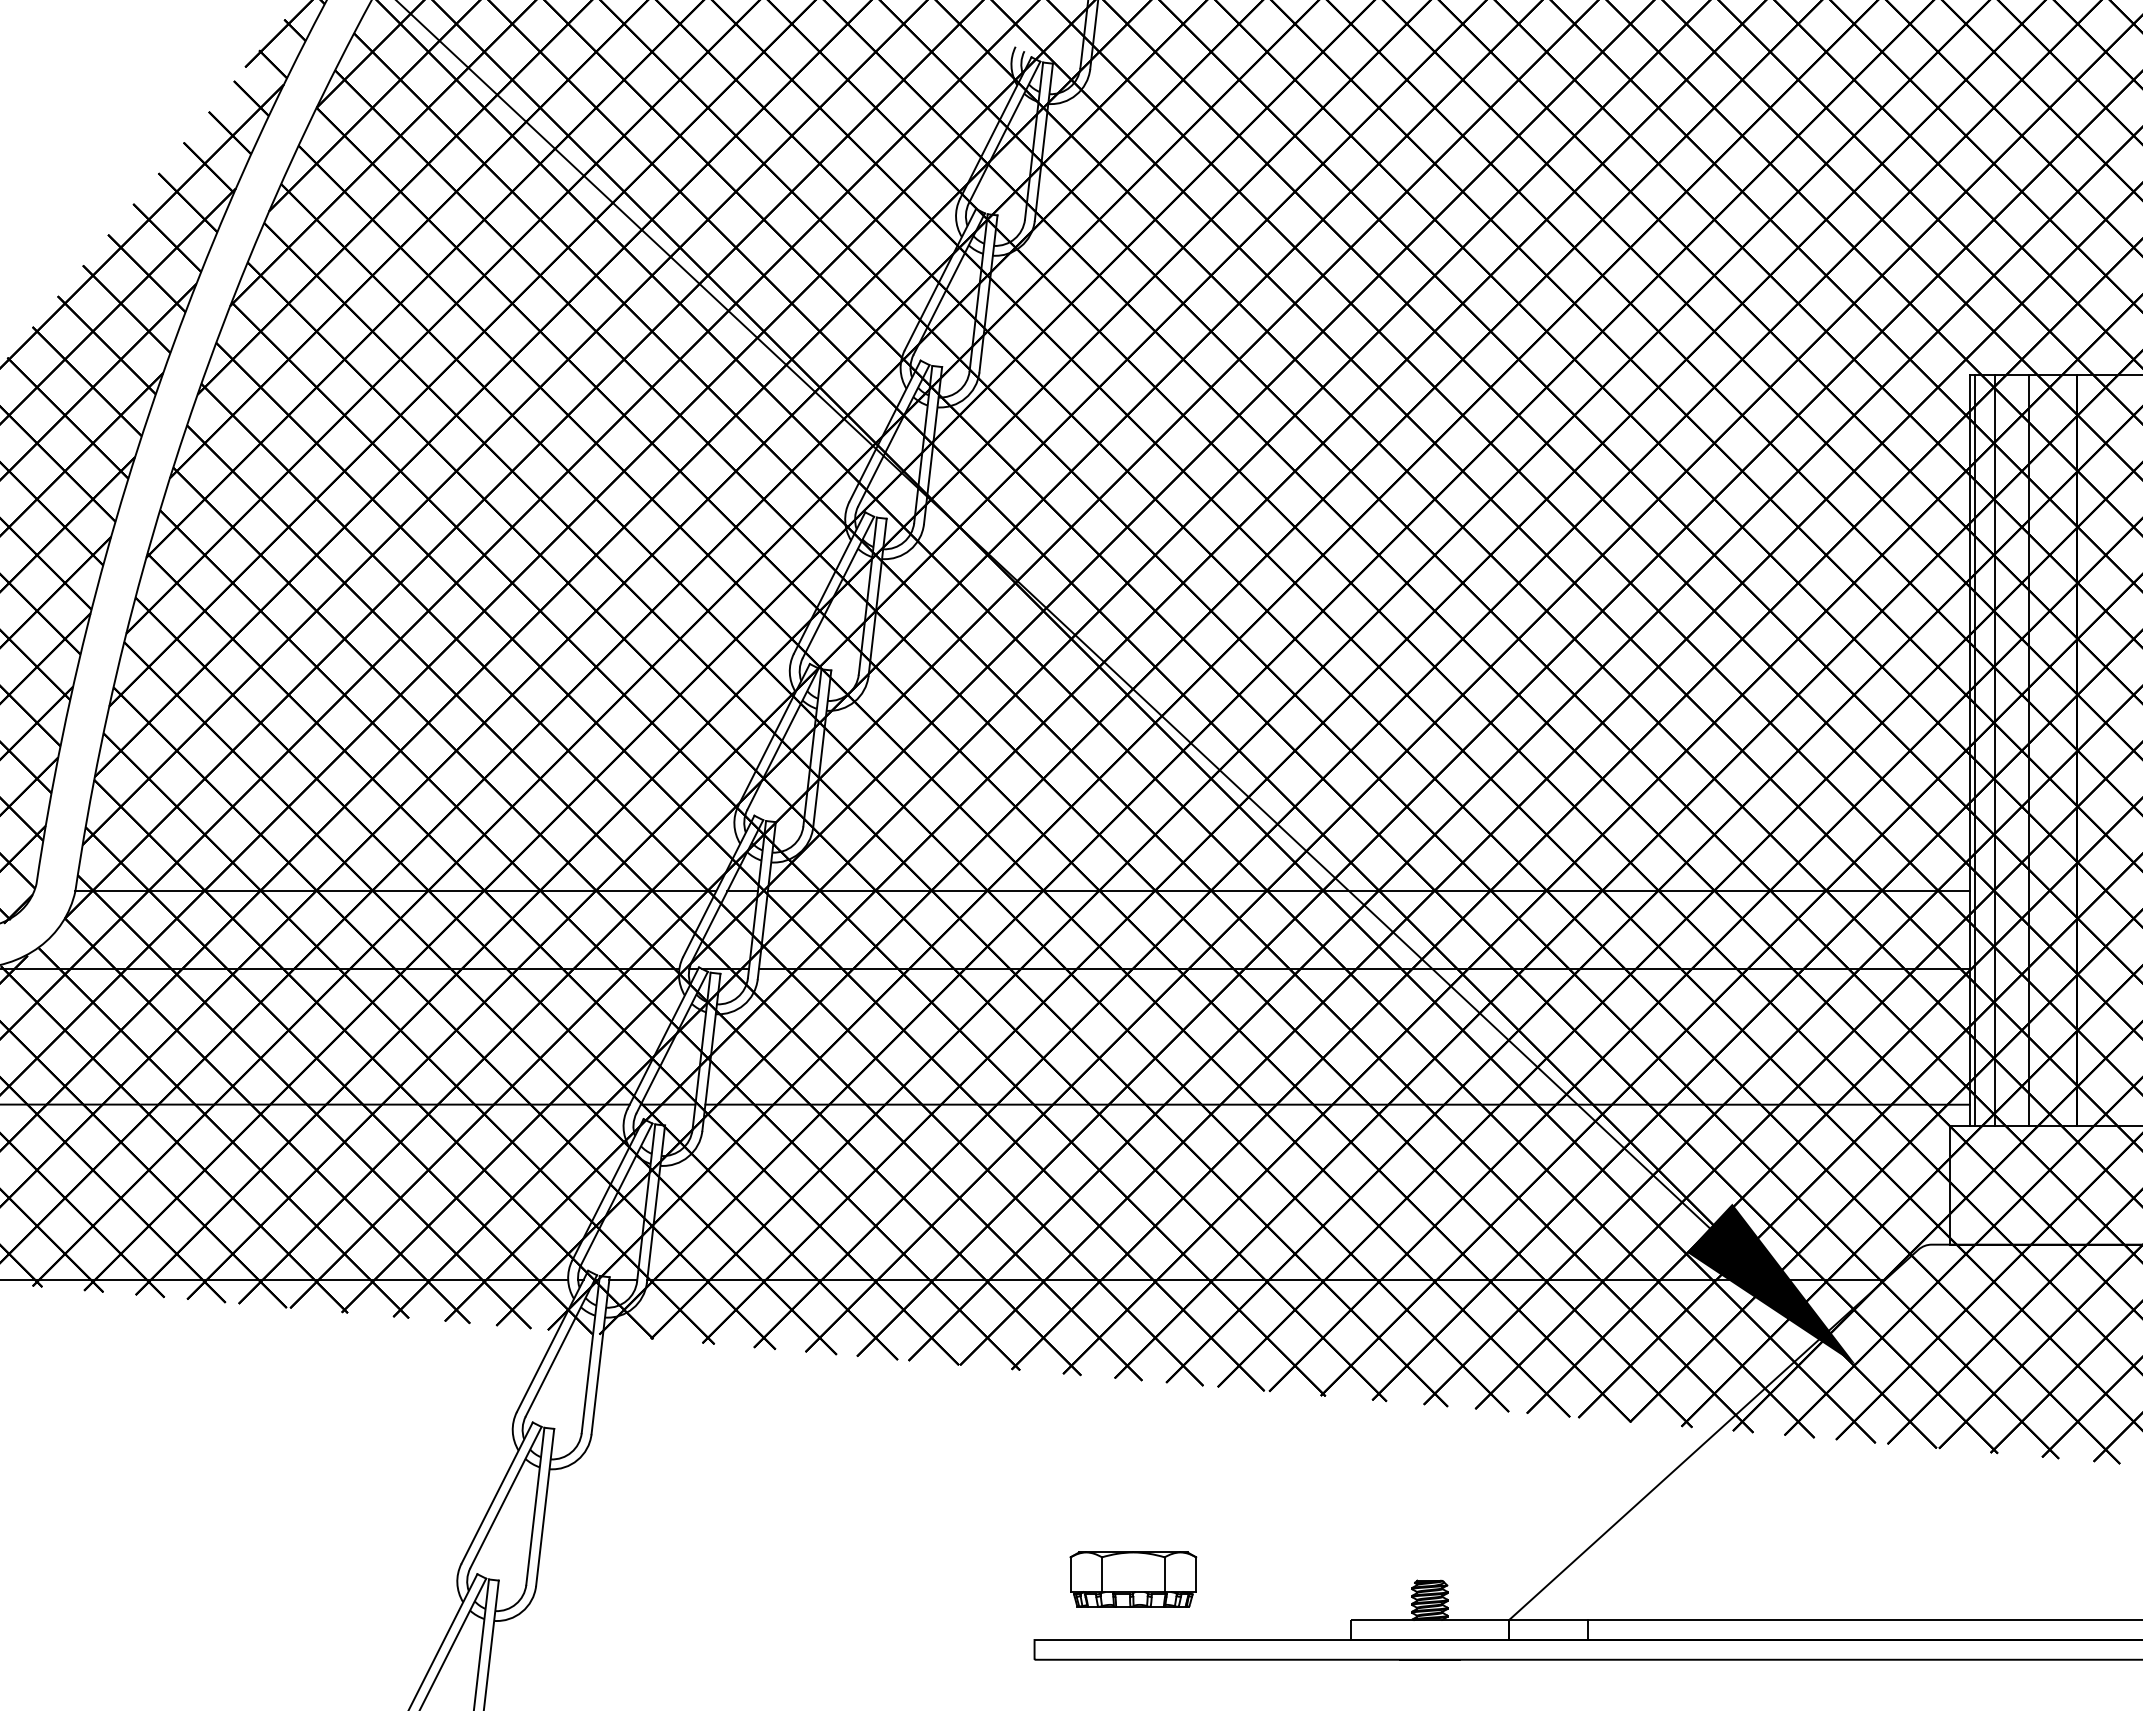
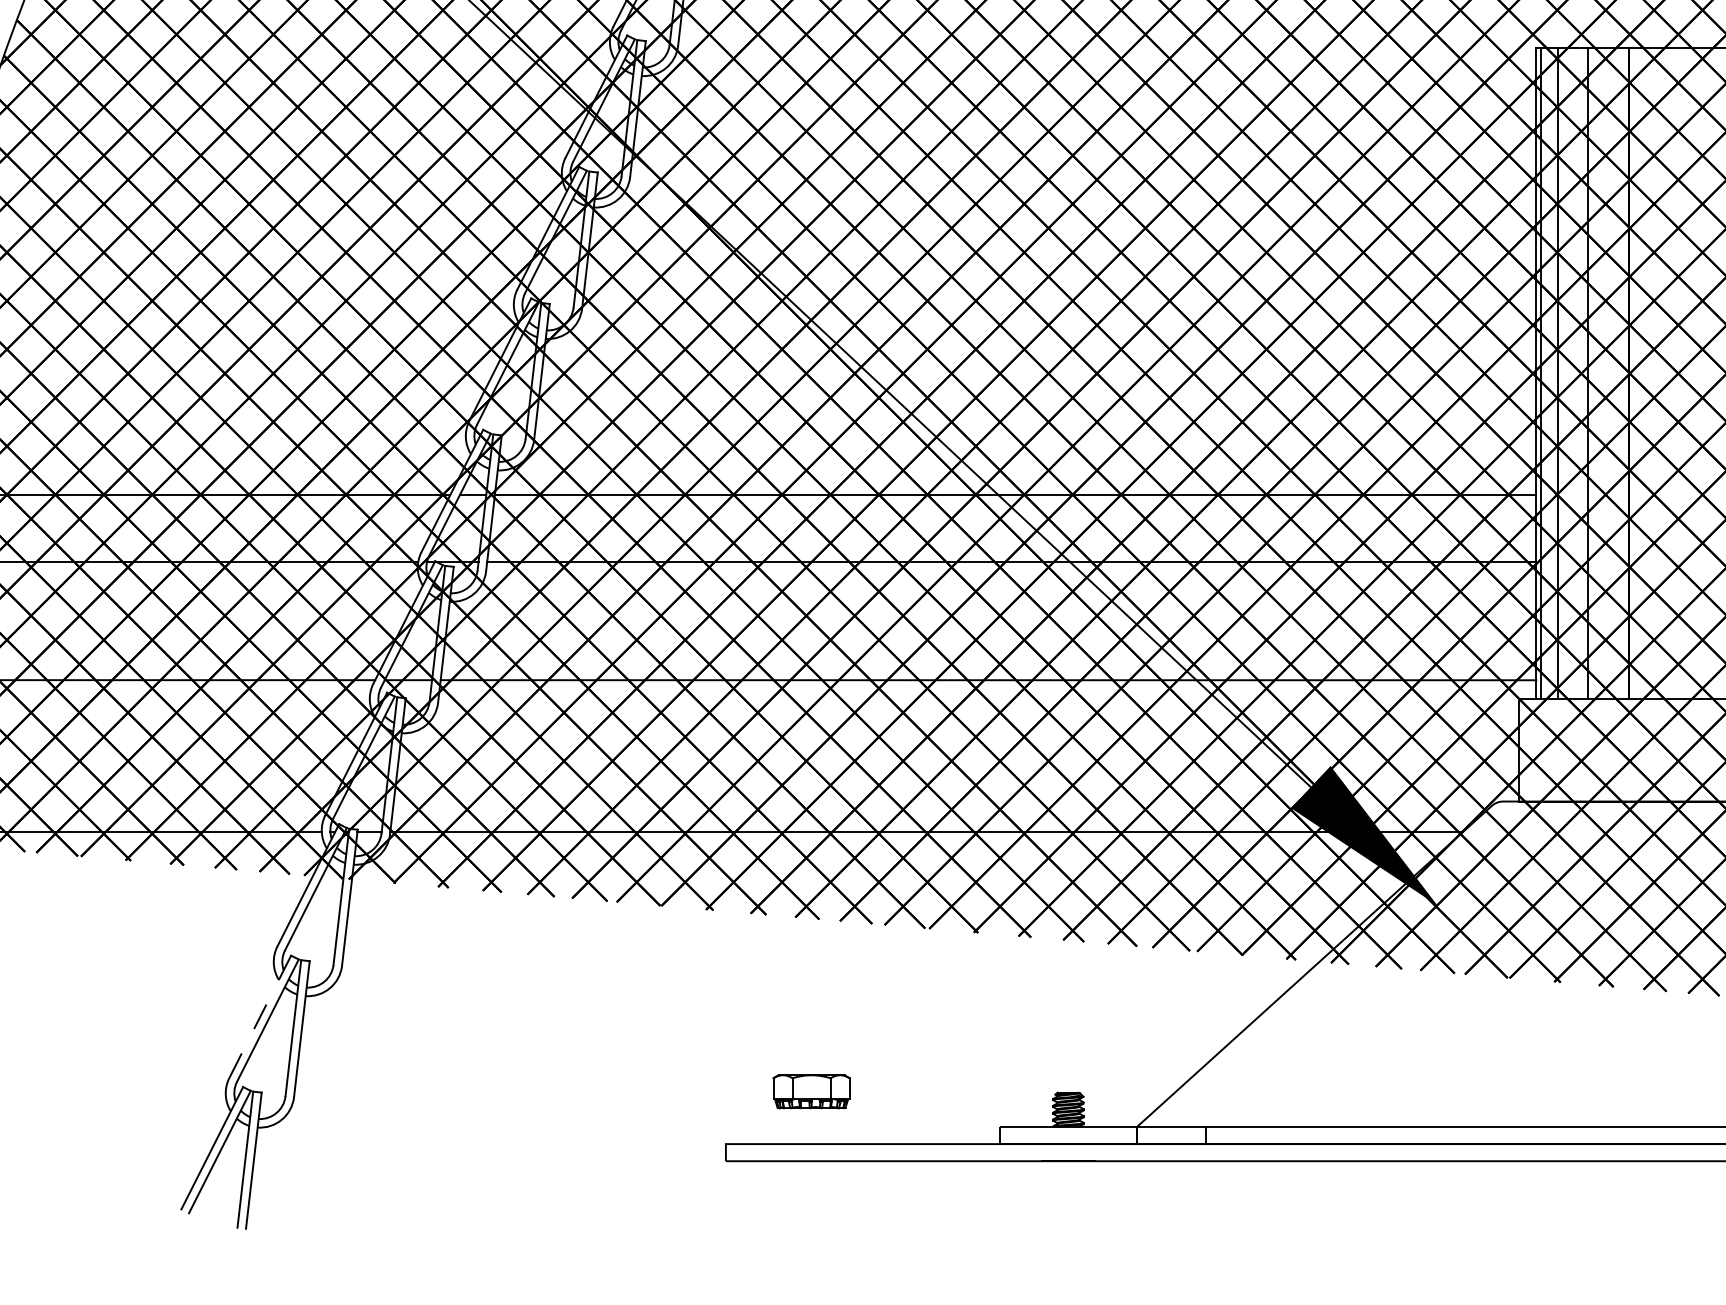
line: (496, 1493) -> (259, 1017), solid -> dashed
part: (1133, 1579) -> (811, 1091), size x0.7

